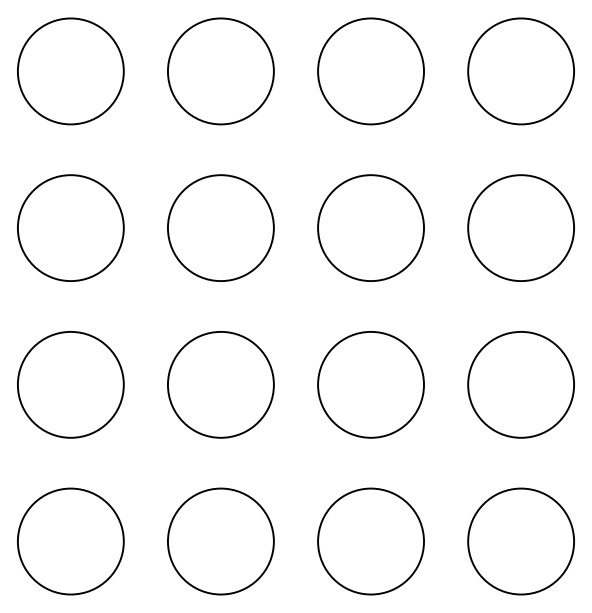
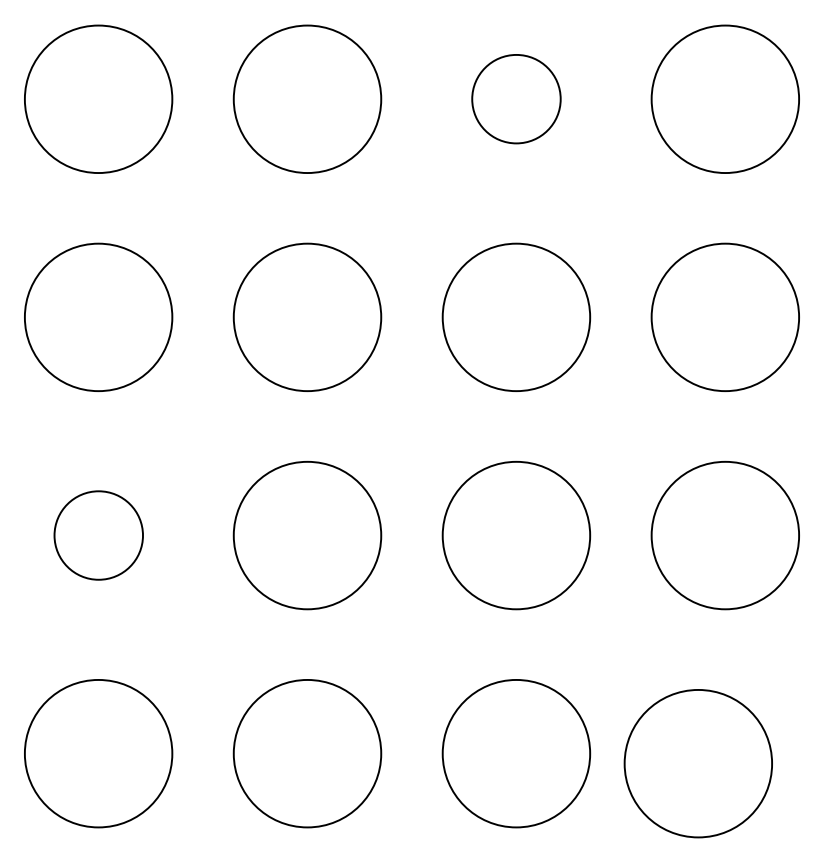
part: (371, 70) -> (516, 98), size x0.6
part: (70, 384) -> (98, 535), size x0.6
part: (520, 541) -> (697, 763), moved

